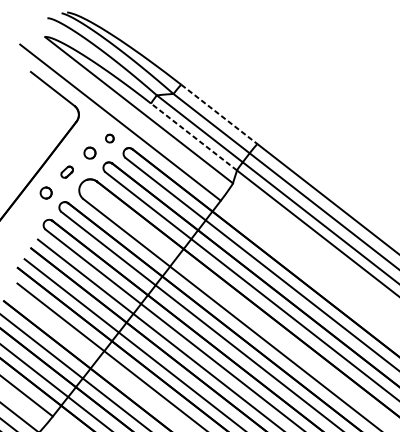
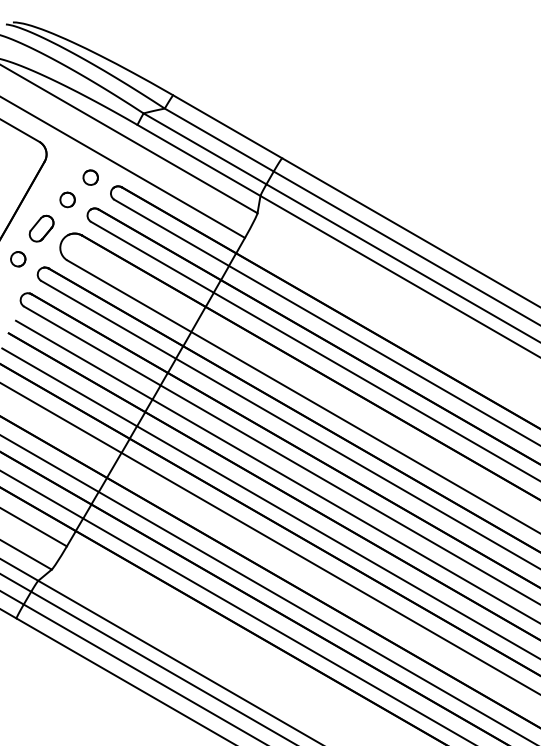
line: (219, 114) -> (227, 126), dashed -> solid
line: (194, 137) -> (199, 160), dashed -> solid
part: (109, 138) -> (90, 177), size x1.43
part: (67, 172) -> (41, 228), size x1.67

